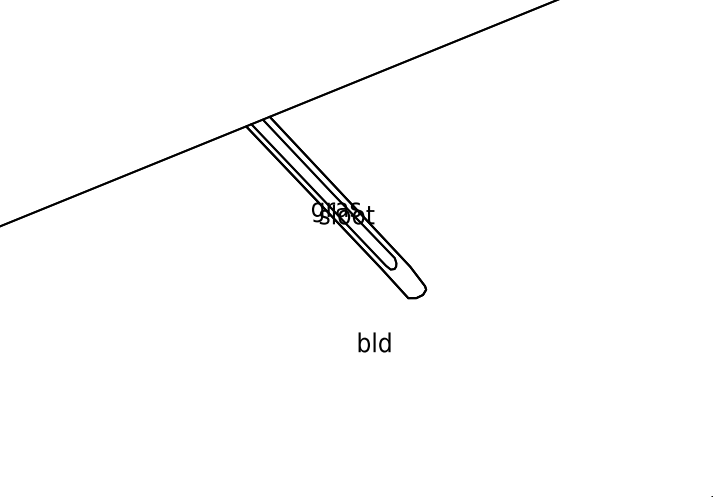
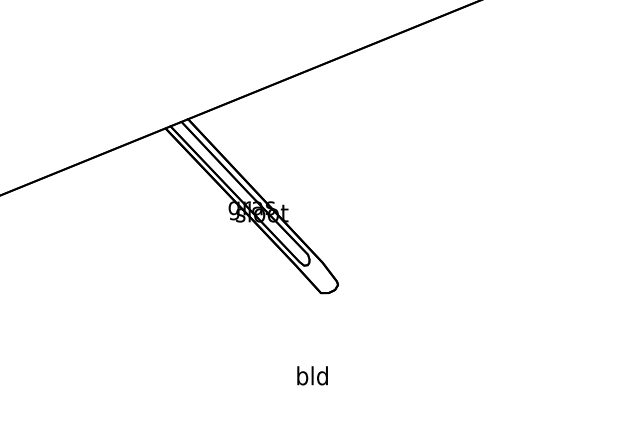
text: (374, 342) -> (312, 375), moved

